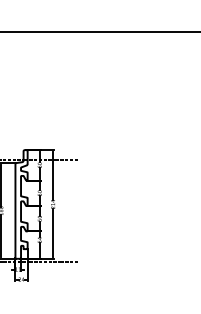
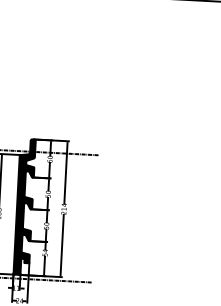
fill: (21, 204) -> (24, 207), added

